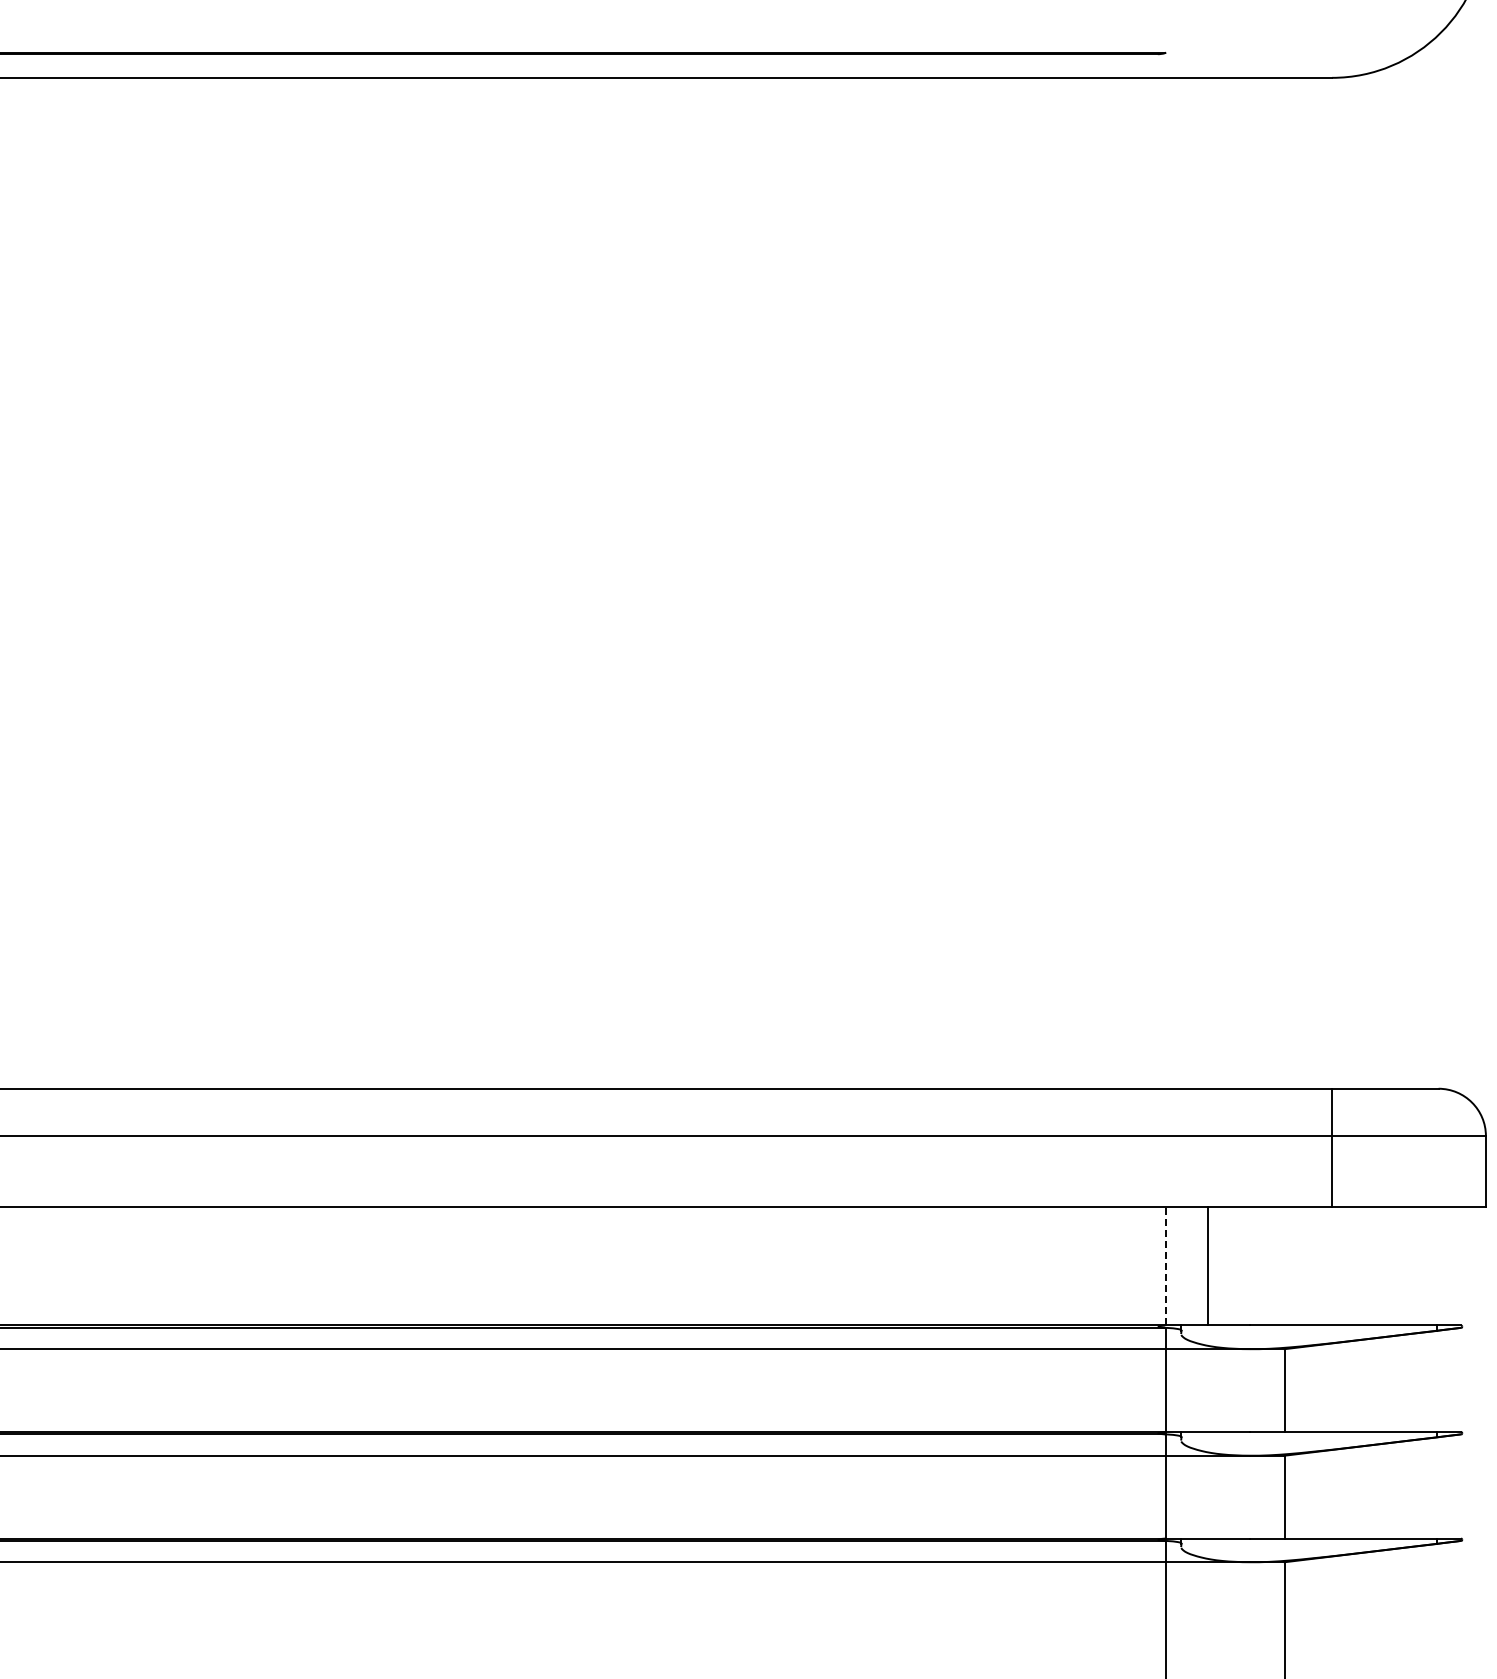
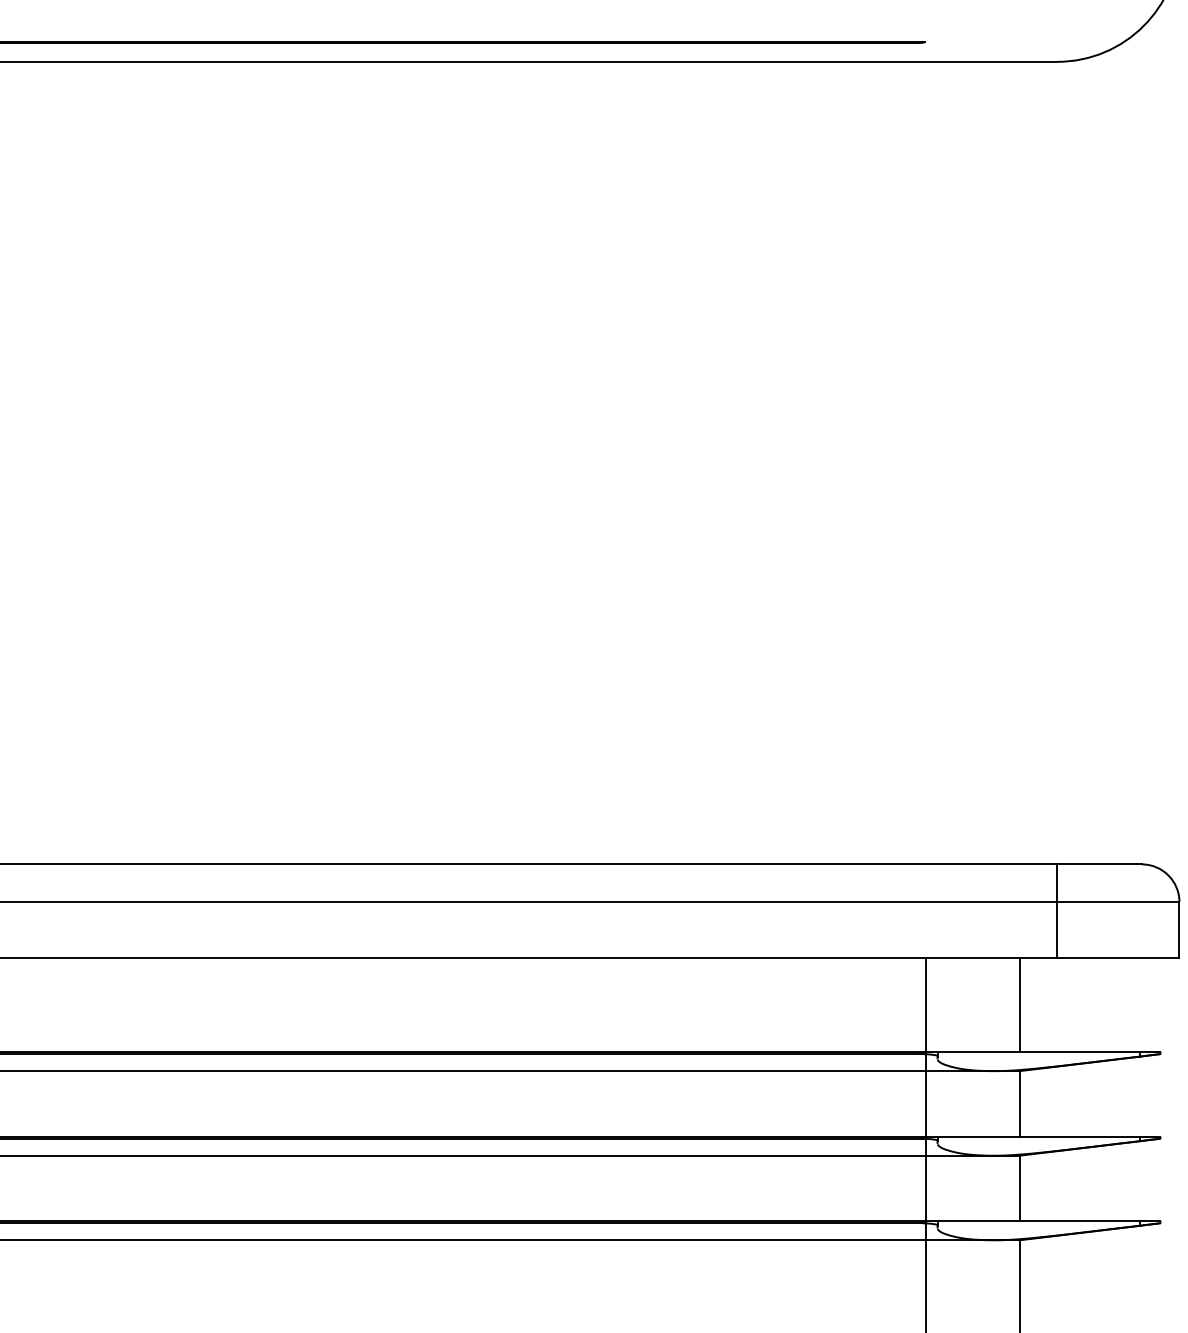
line: (1166, 1265) -> (925, 1004), dashed -> solid
line: (1207, 1266) -> (1019, 1005), moved

